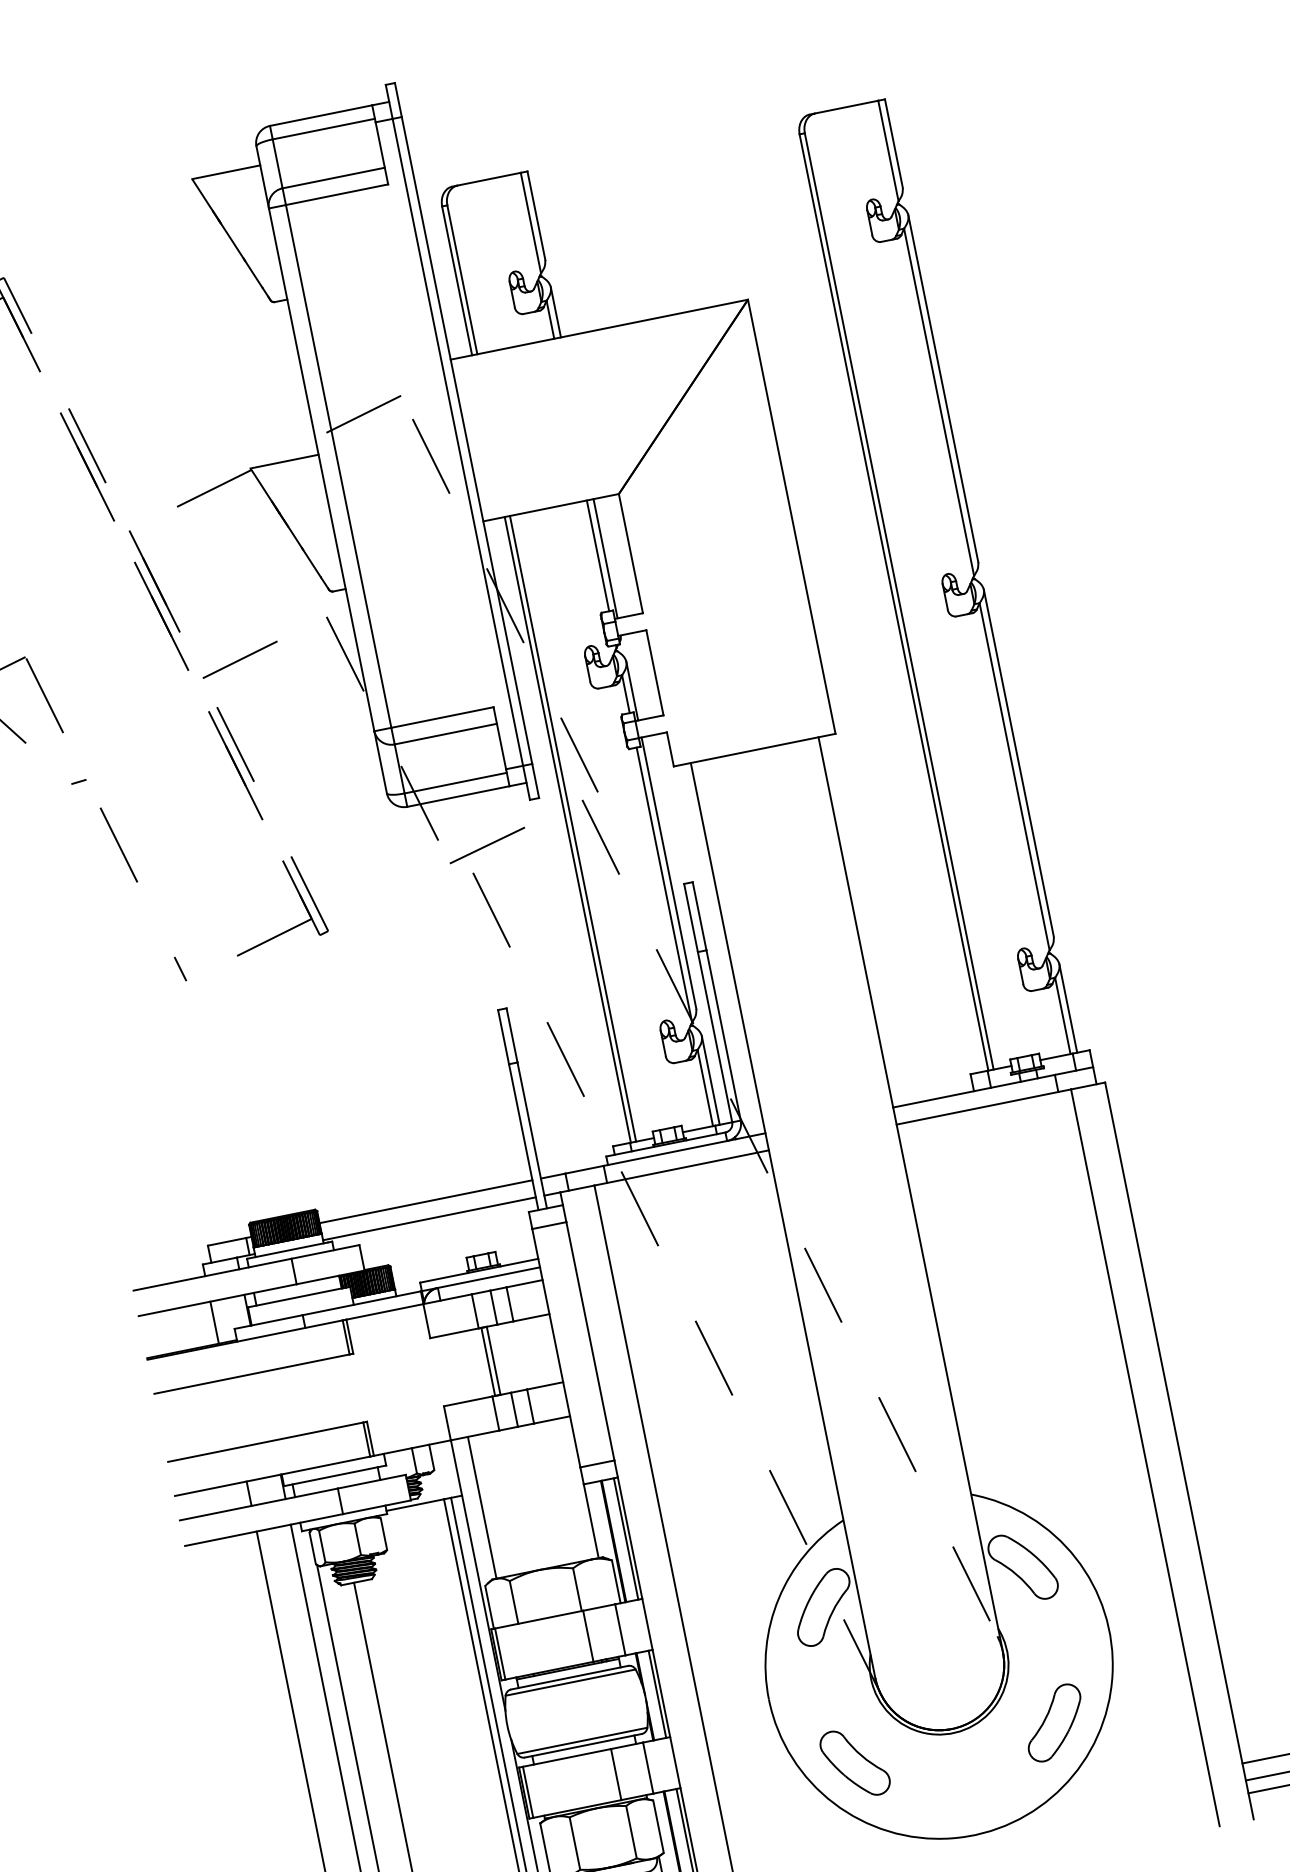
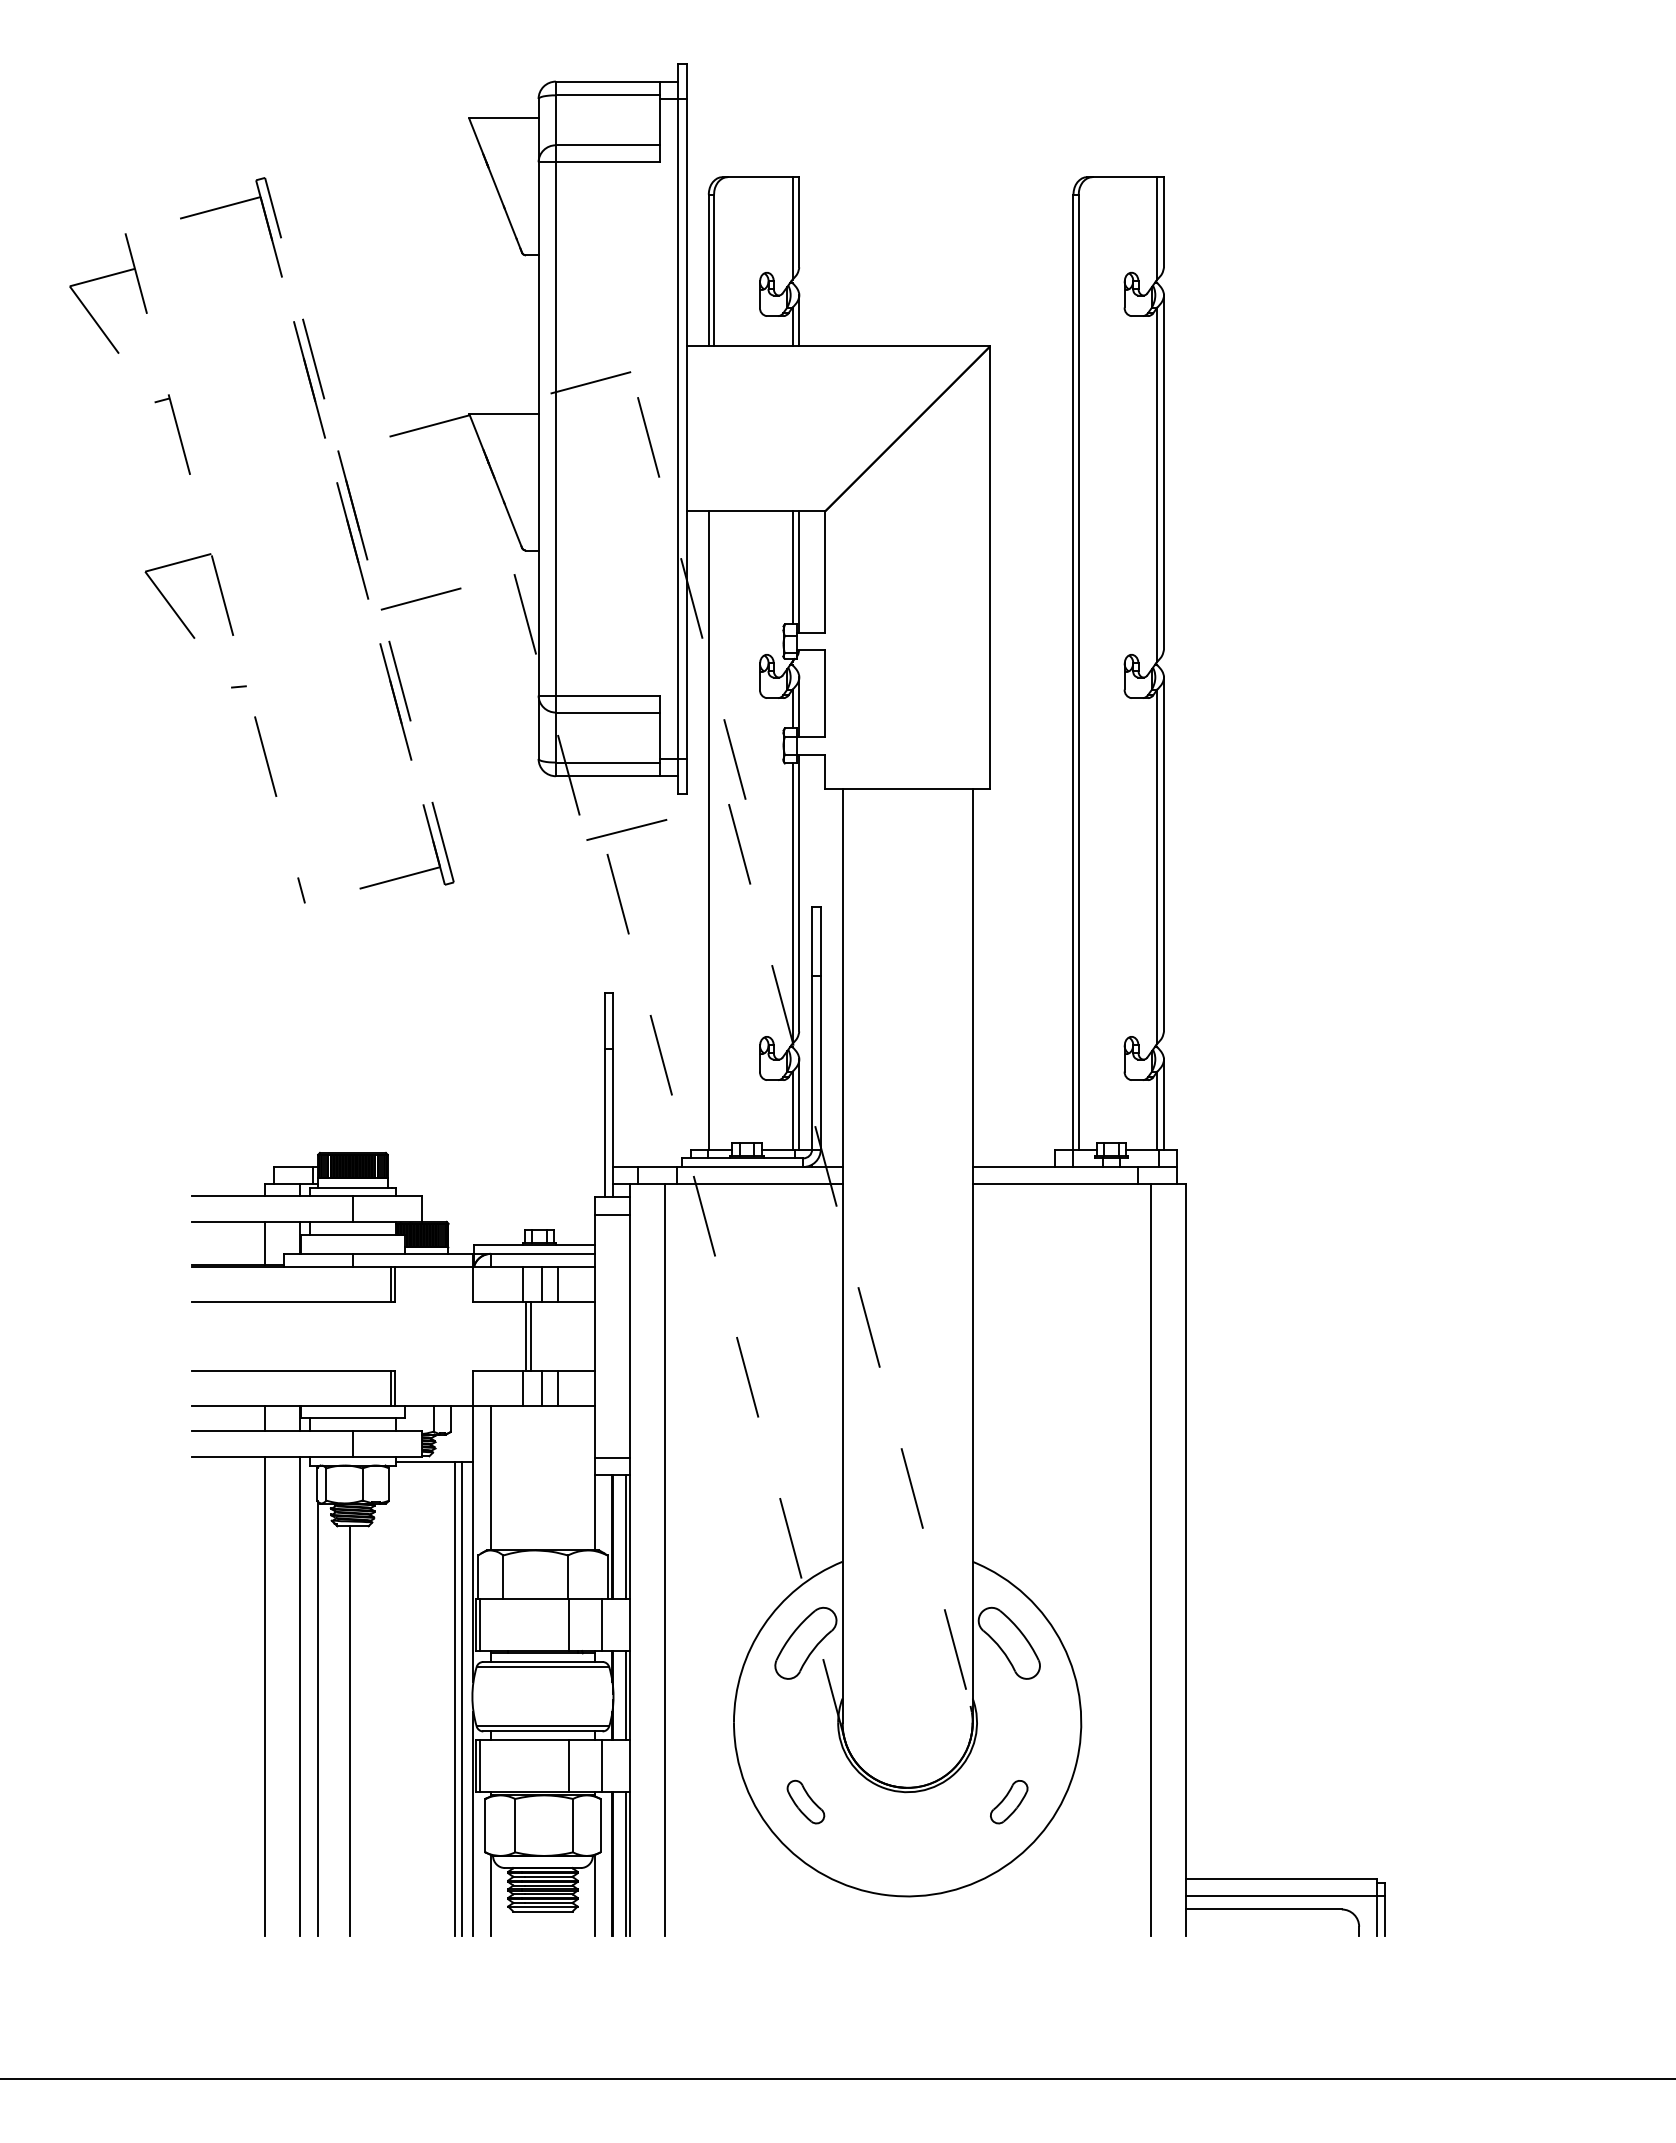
line: (573, 828) -> (714, 830), removed
line: (425, 1202) -> (495, 1167), removed
line: (428, 1219) -> (495, 1184), removed
part: (1053, 1722) -> (1008, 1801), size x0.6
part: (854, 1762) -> (805, 1801), size x0.6

